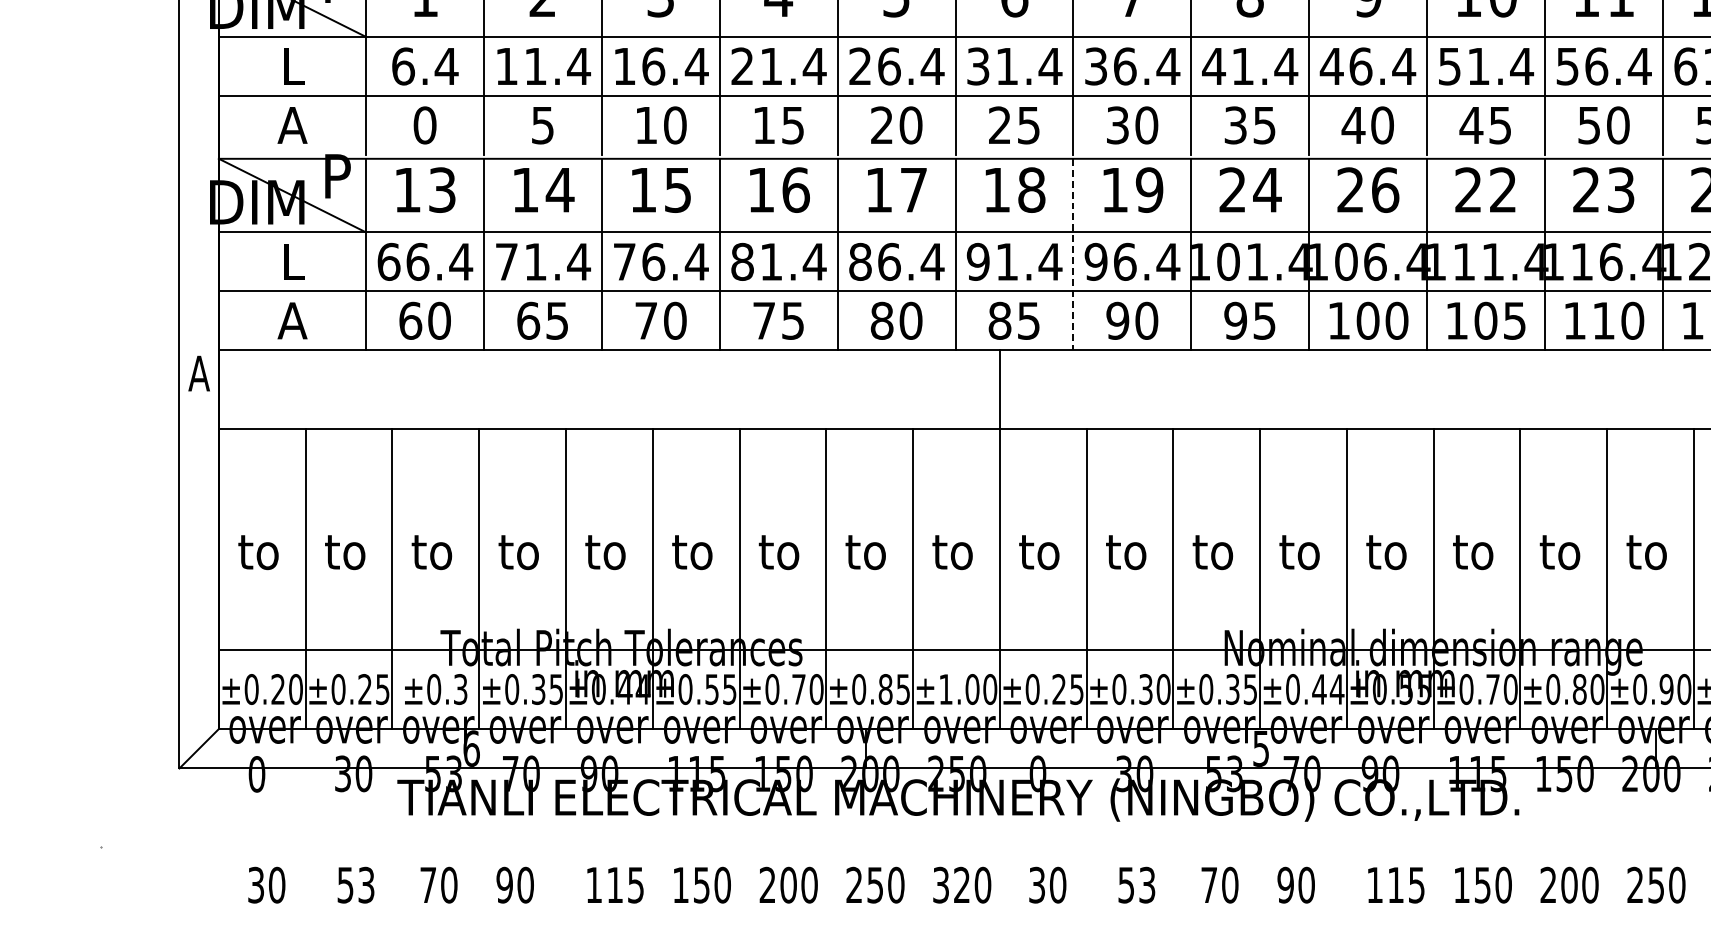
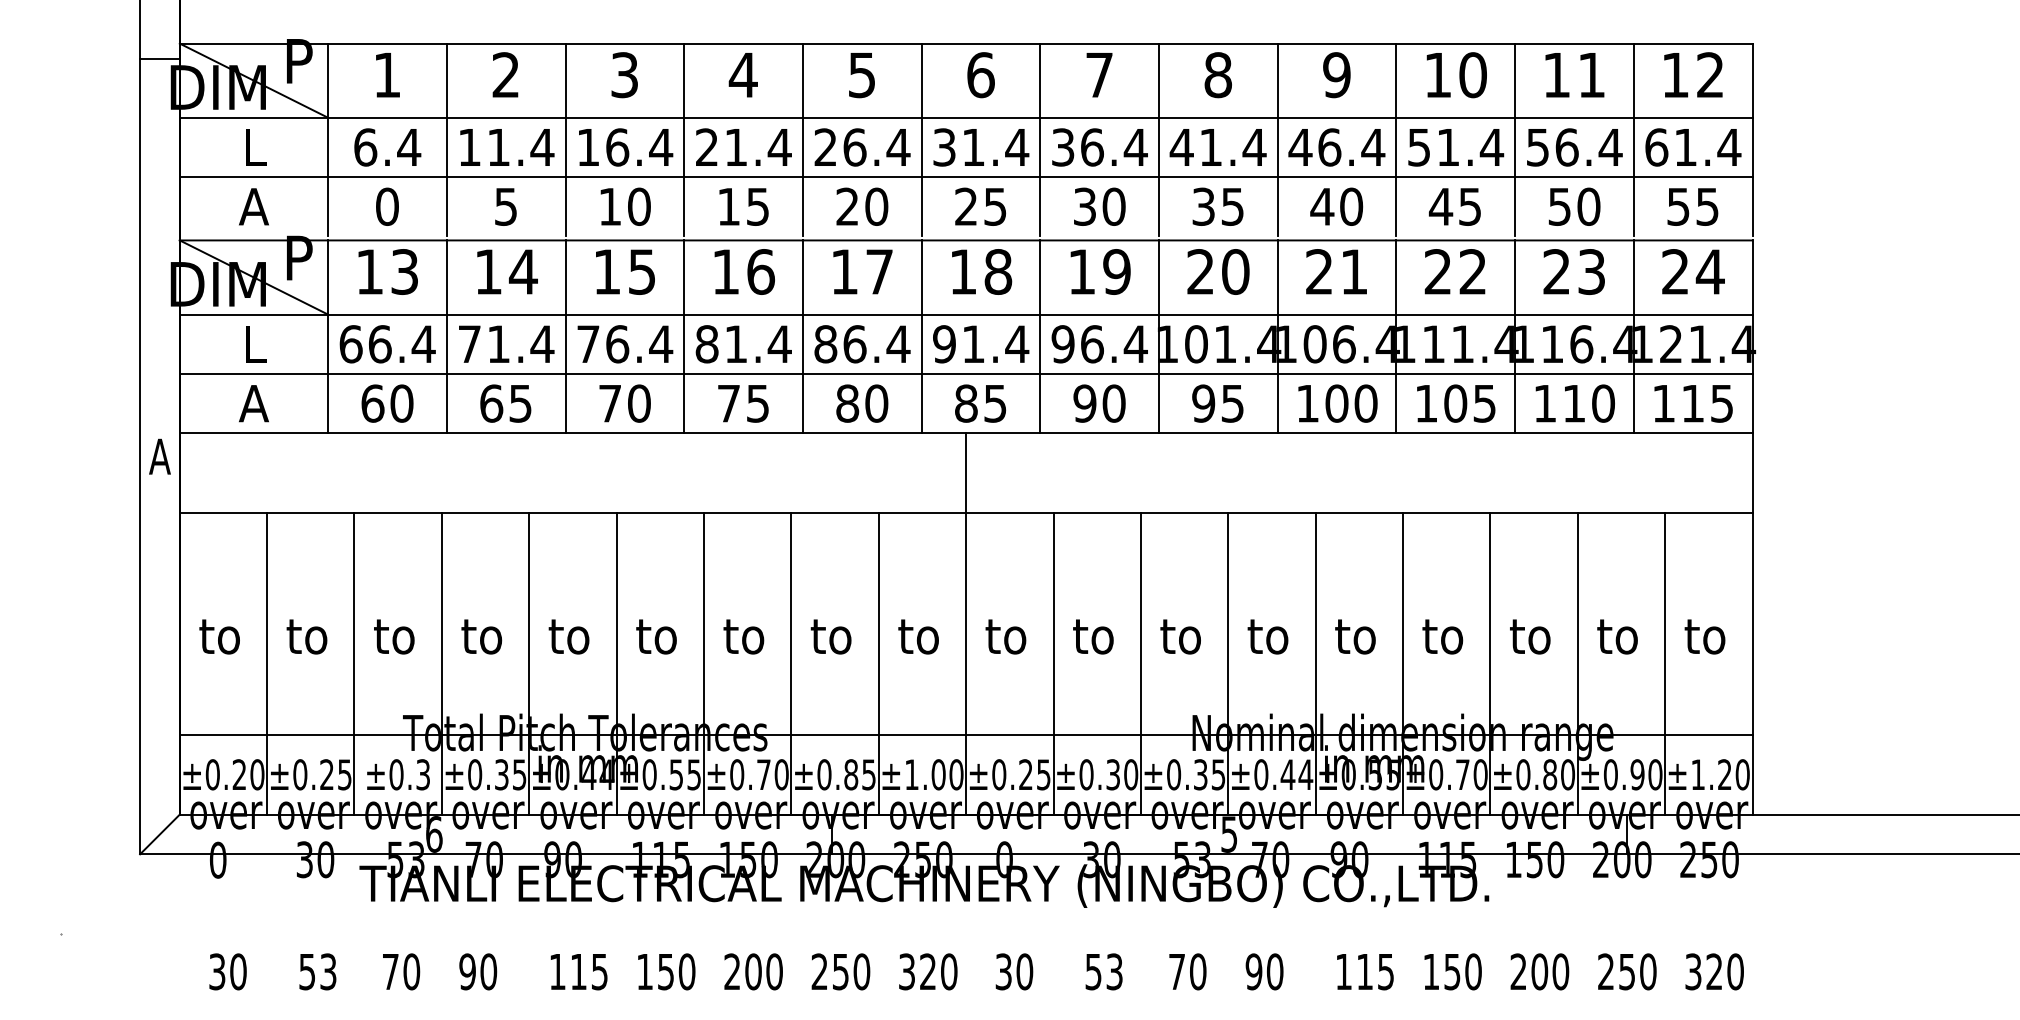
text: (1267, 189) -> (1235, 271), 24 -> 20
text: (1385, 190) -> (1354, 272), 26 -> 21
line: (1073, 255) -> (1040, 337), dashed -> solid

